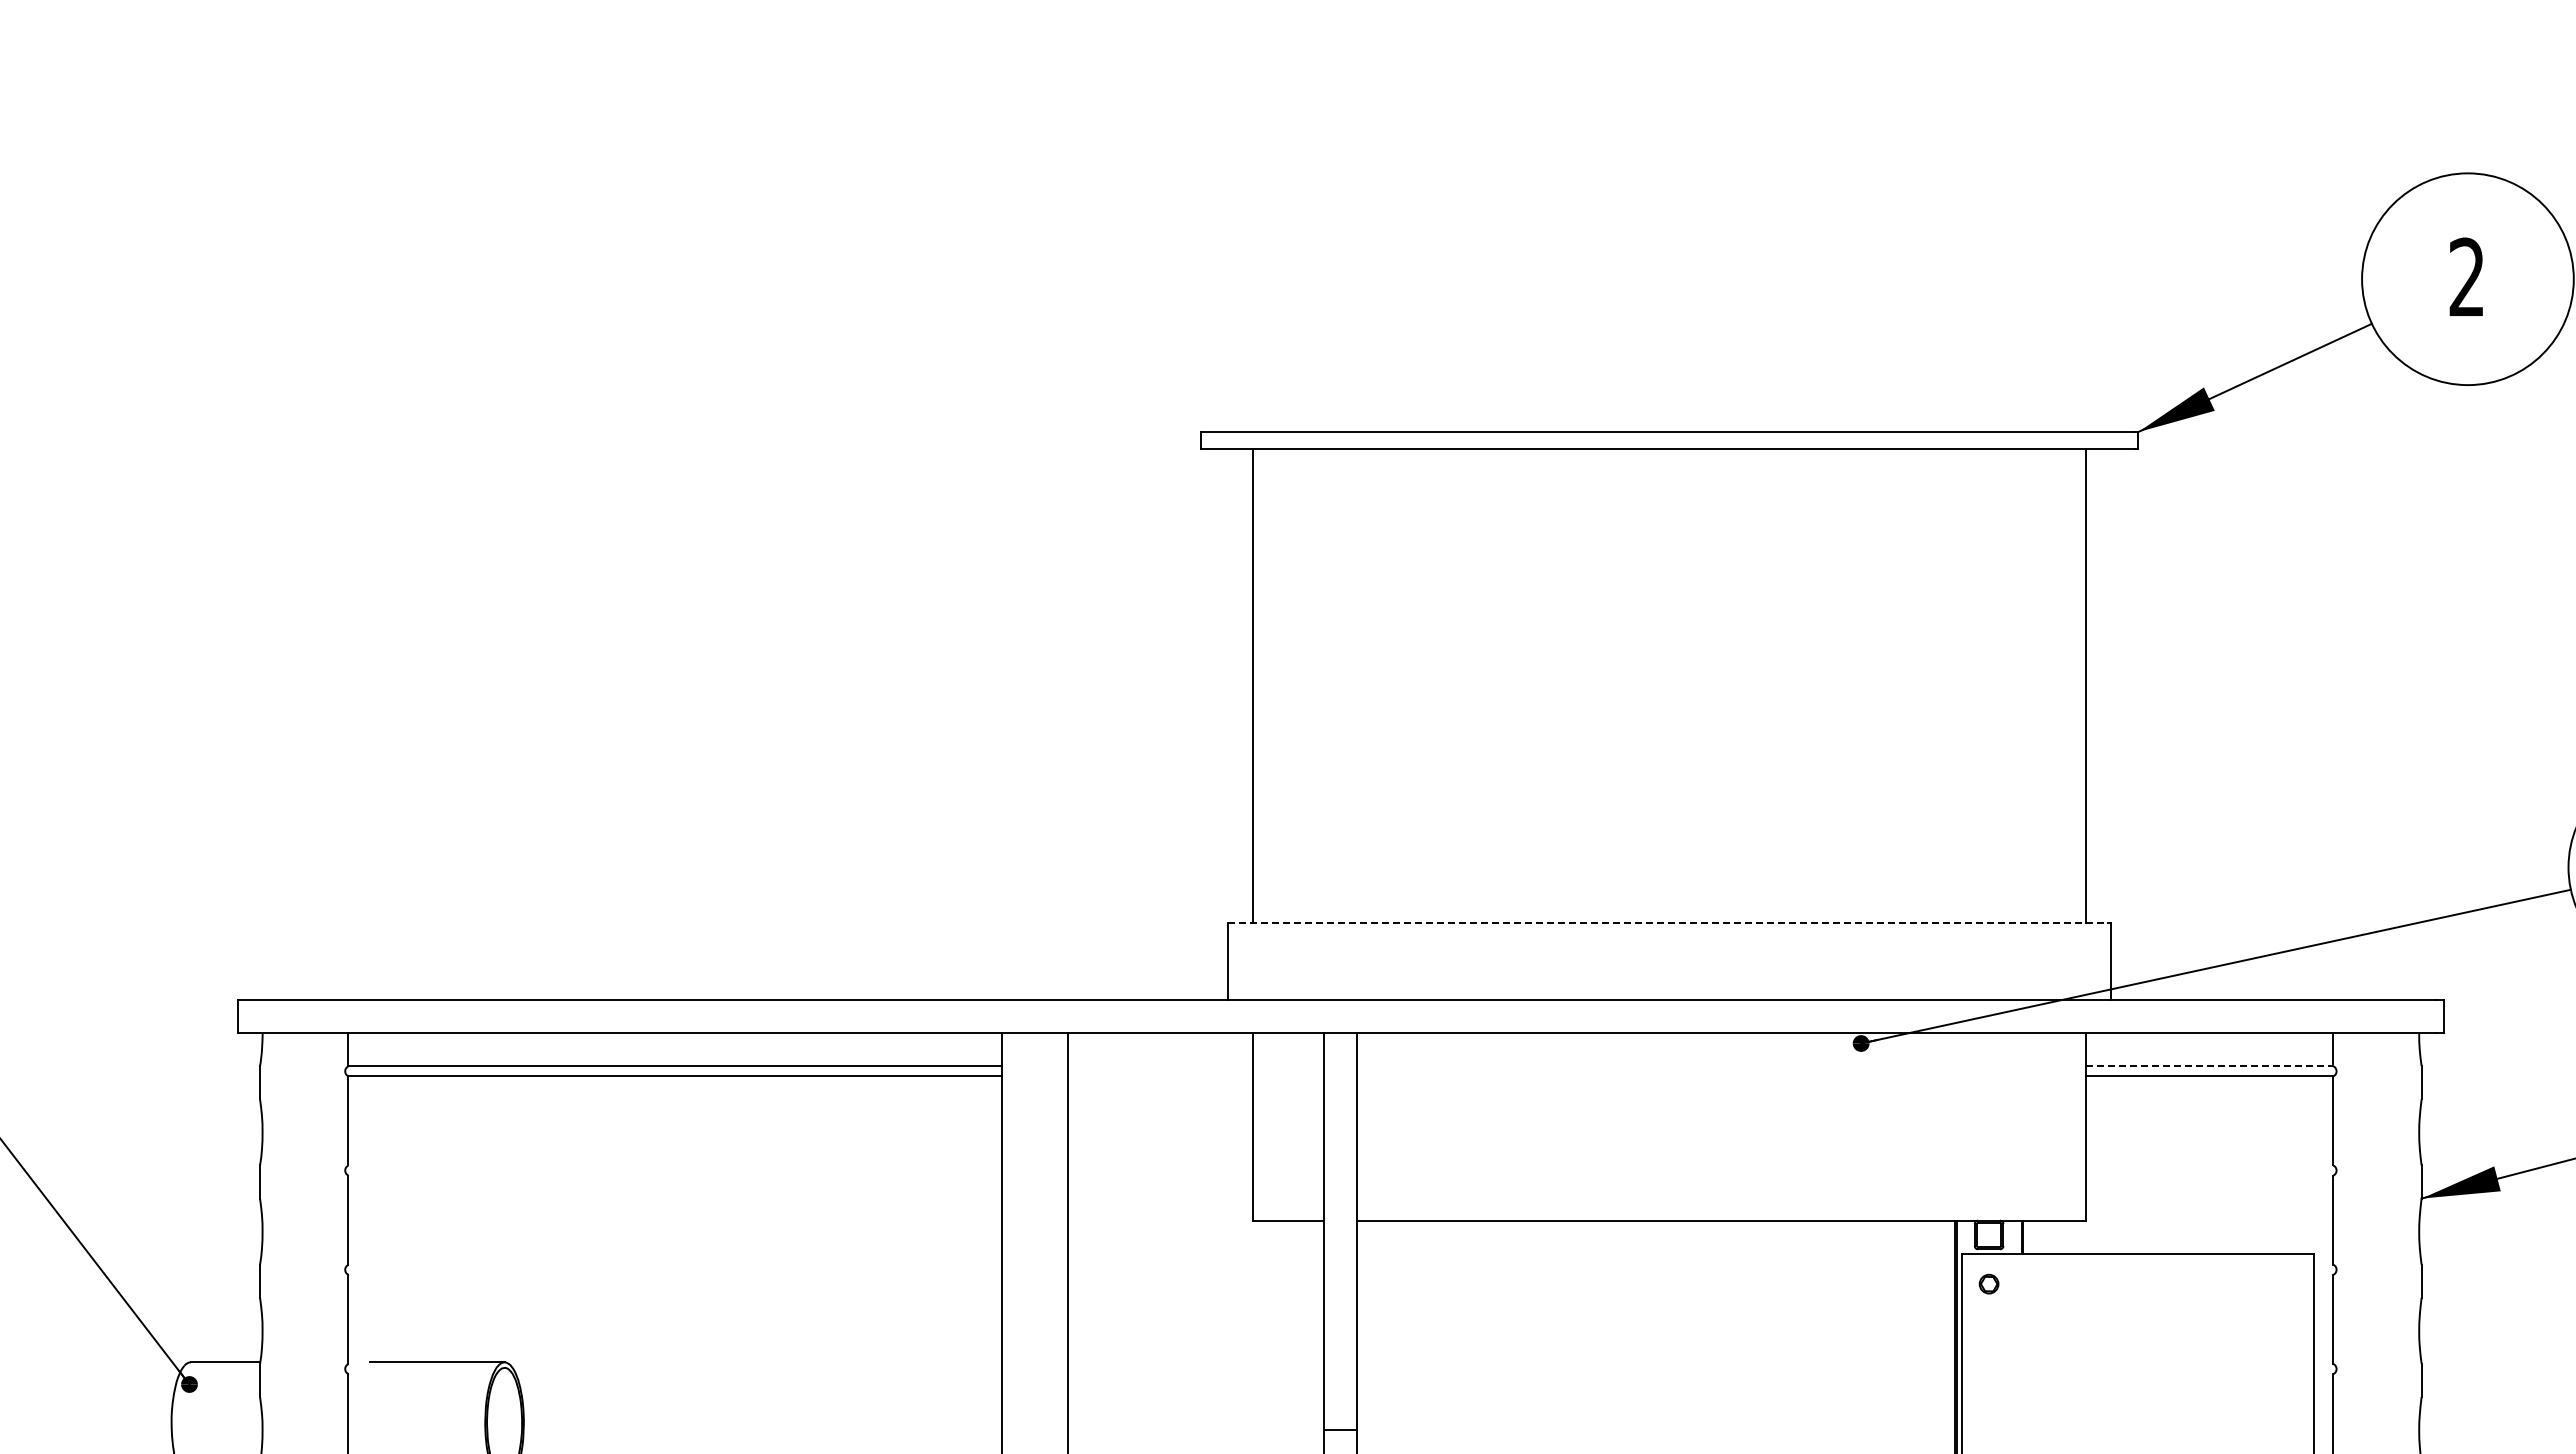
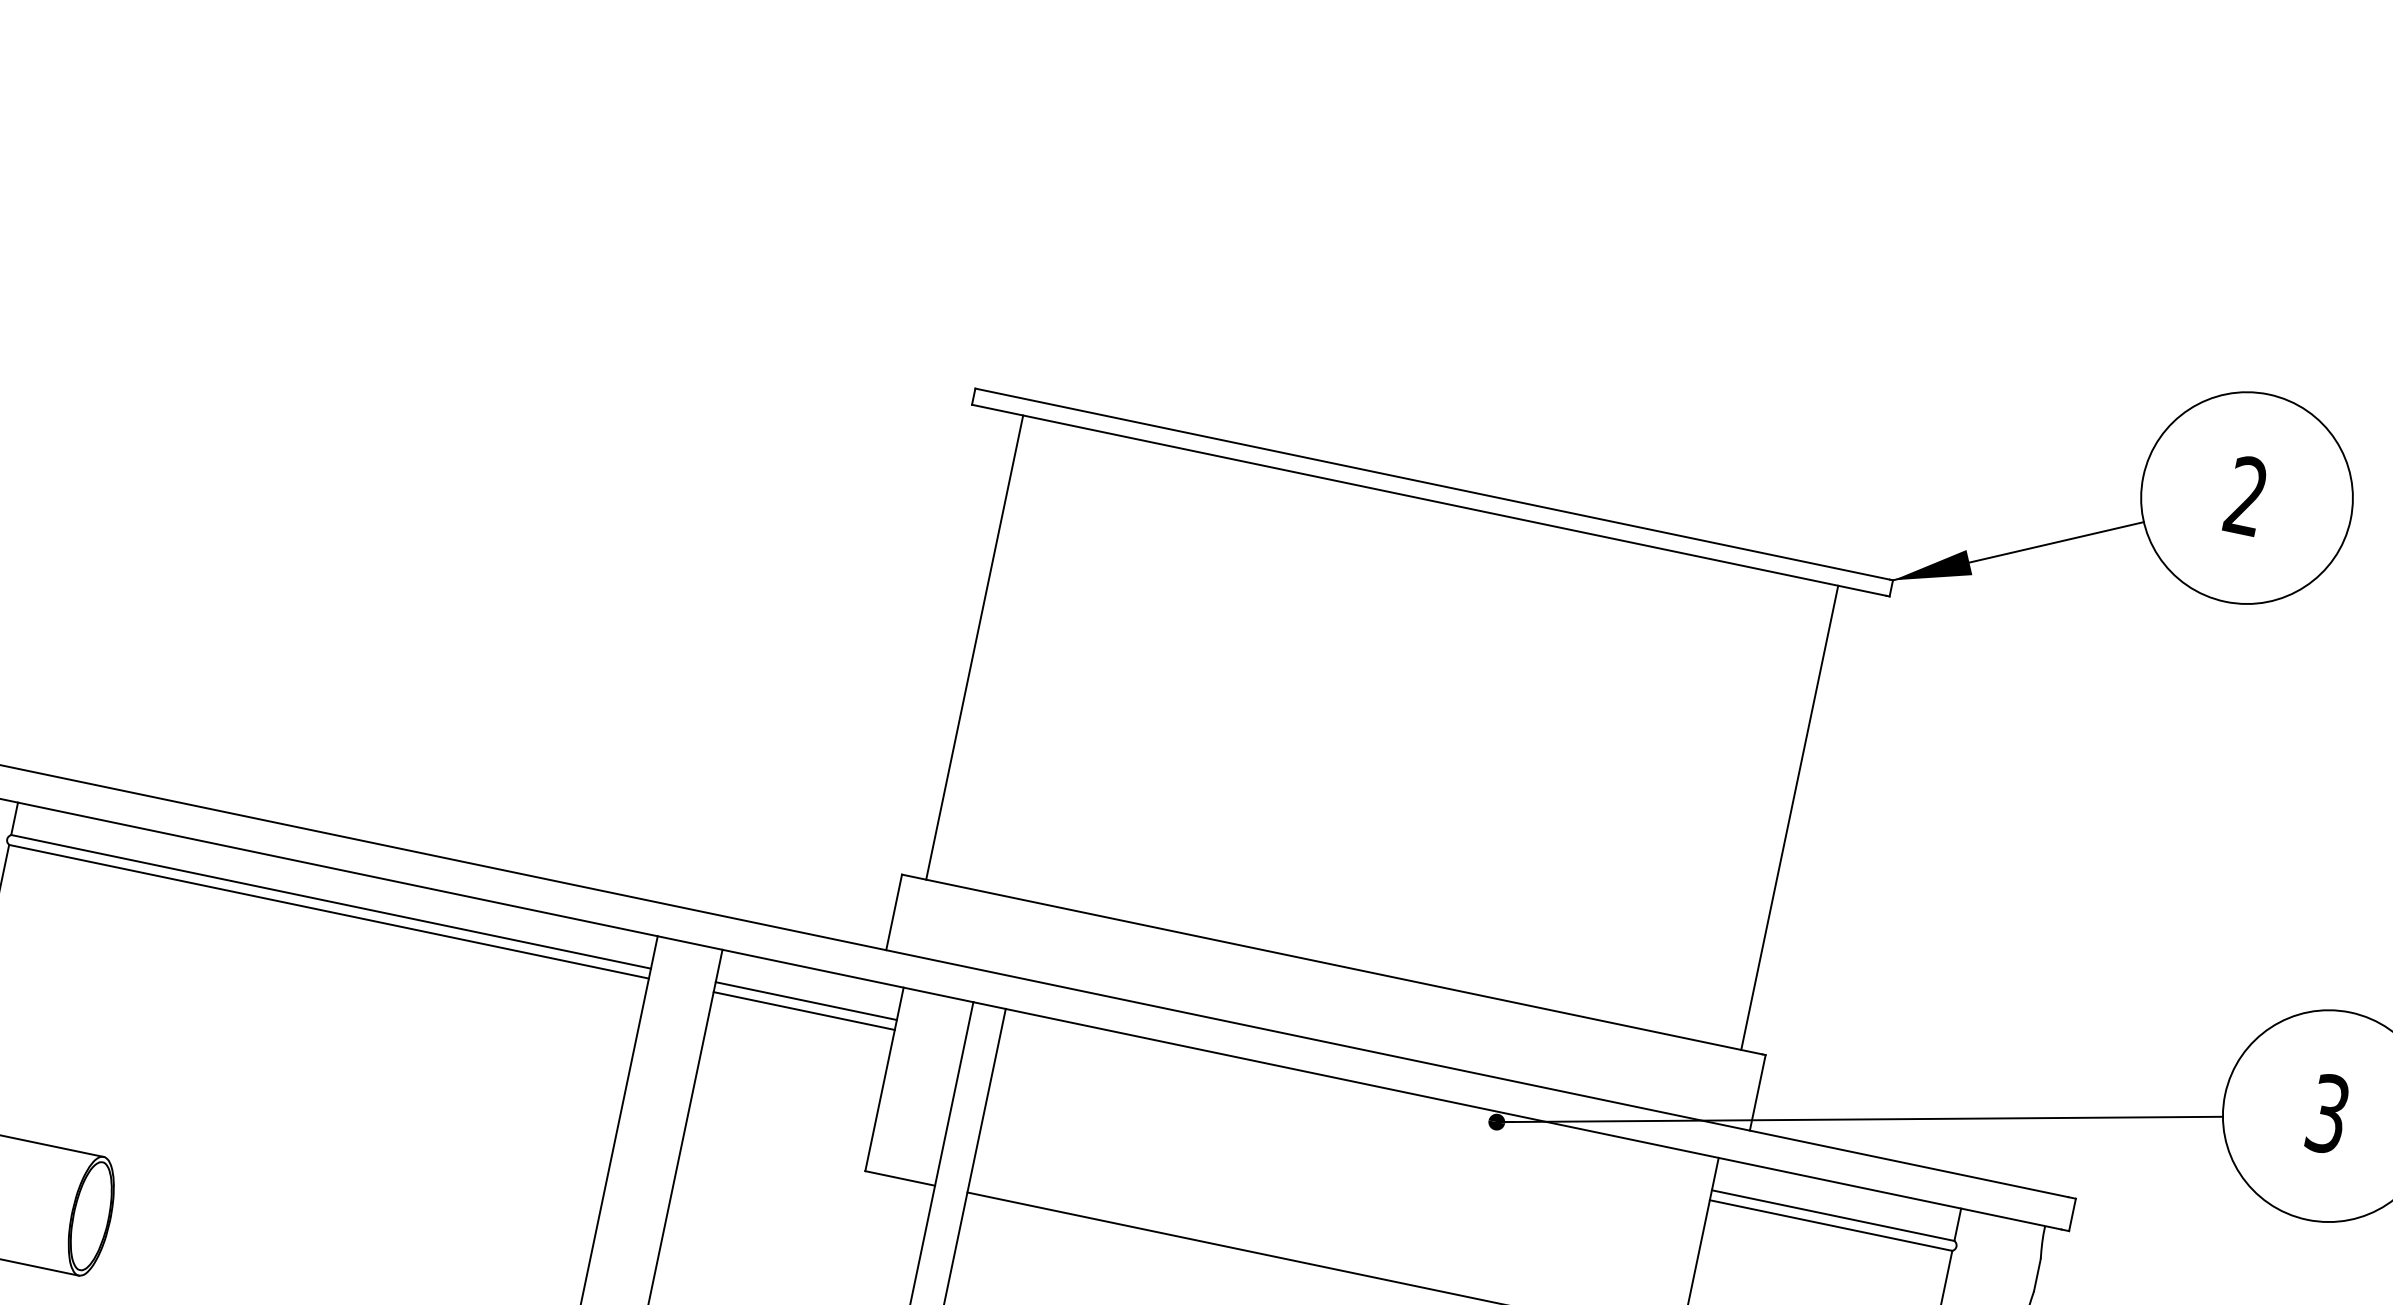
line: (1667, 922) -> (1331, 964), dashed -> solid
line: (1160, 1066) -> (806, 1001), added
line: (2209, 1066) -> (1833, 1215), dashed -> solid
line: (1160, 1076) -> (804, 1011), added

